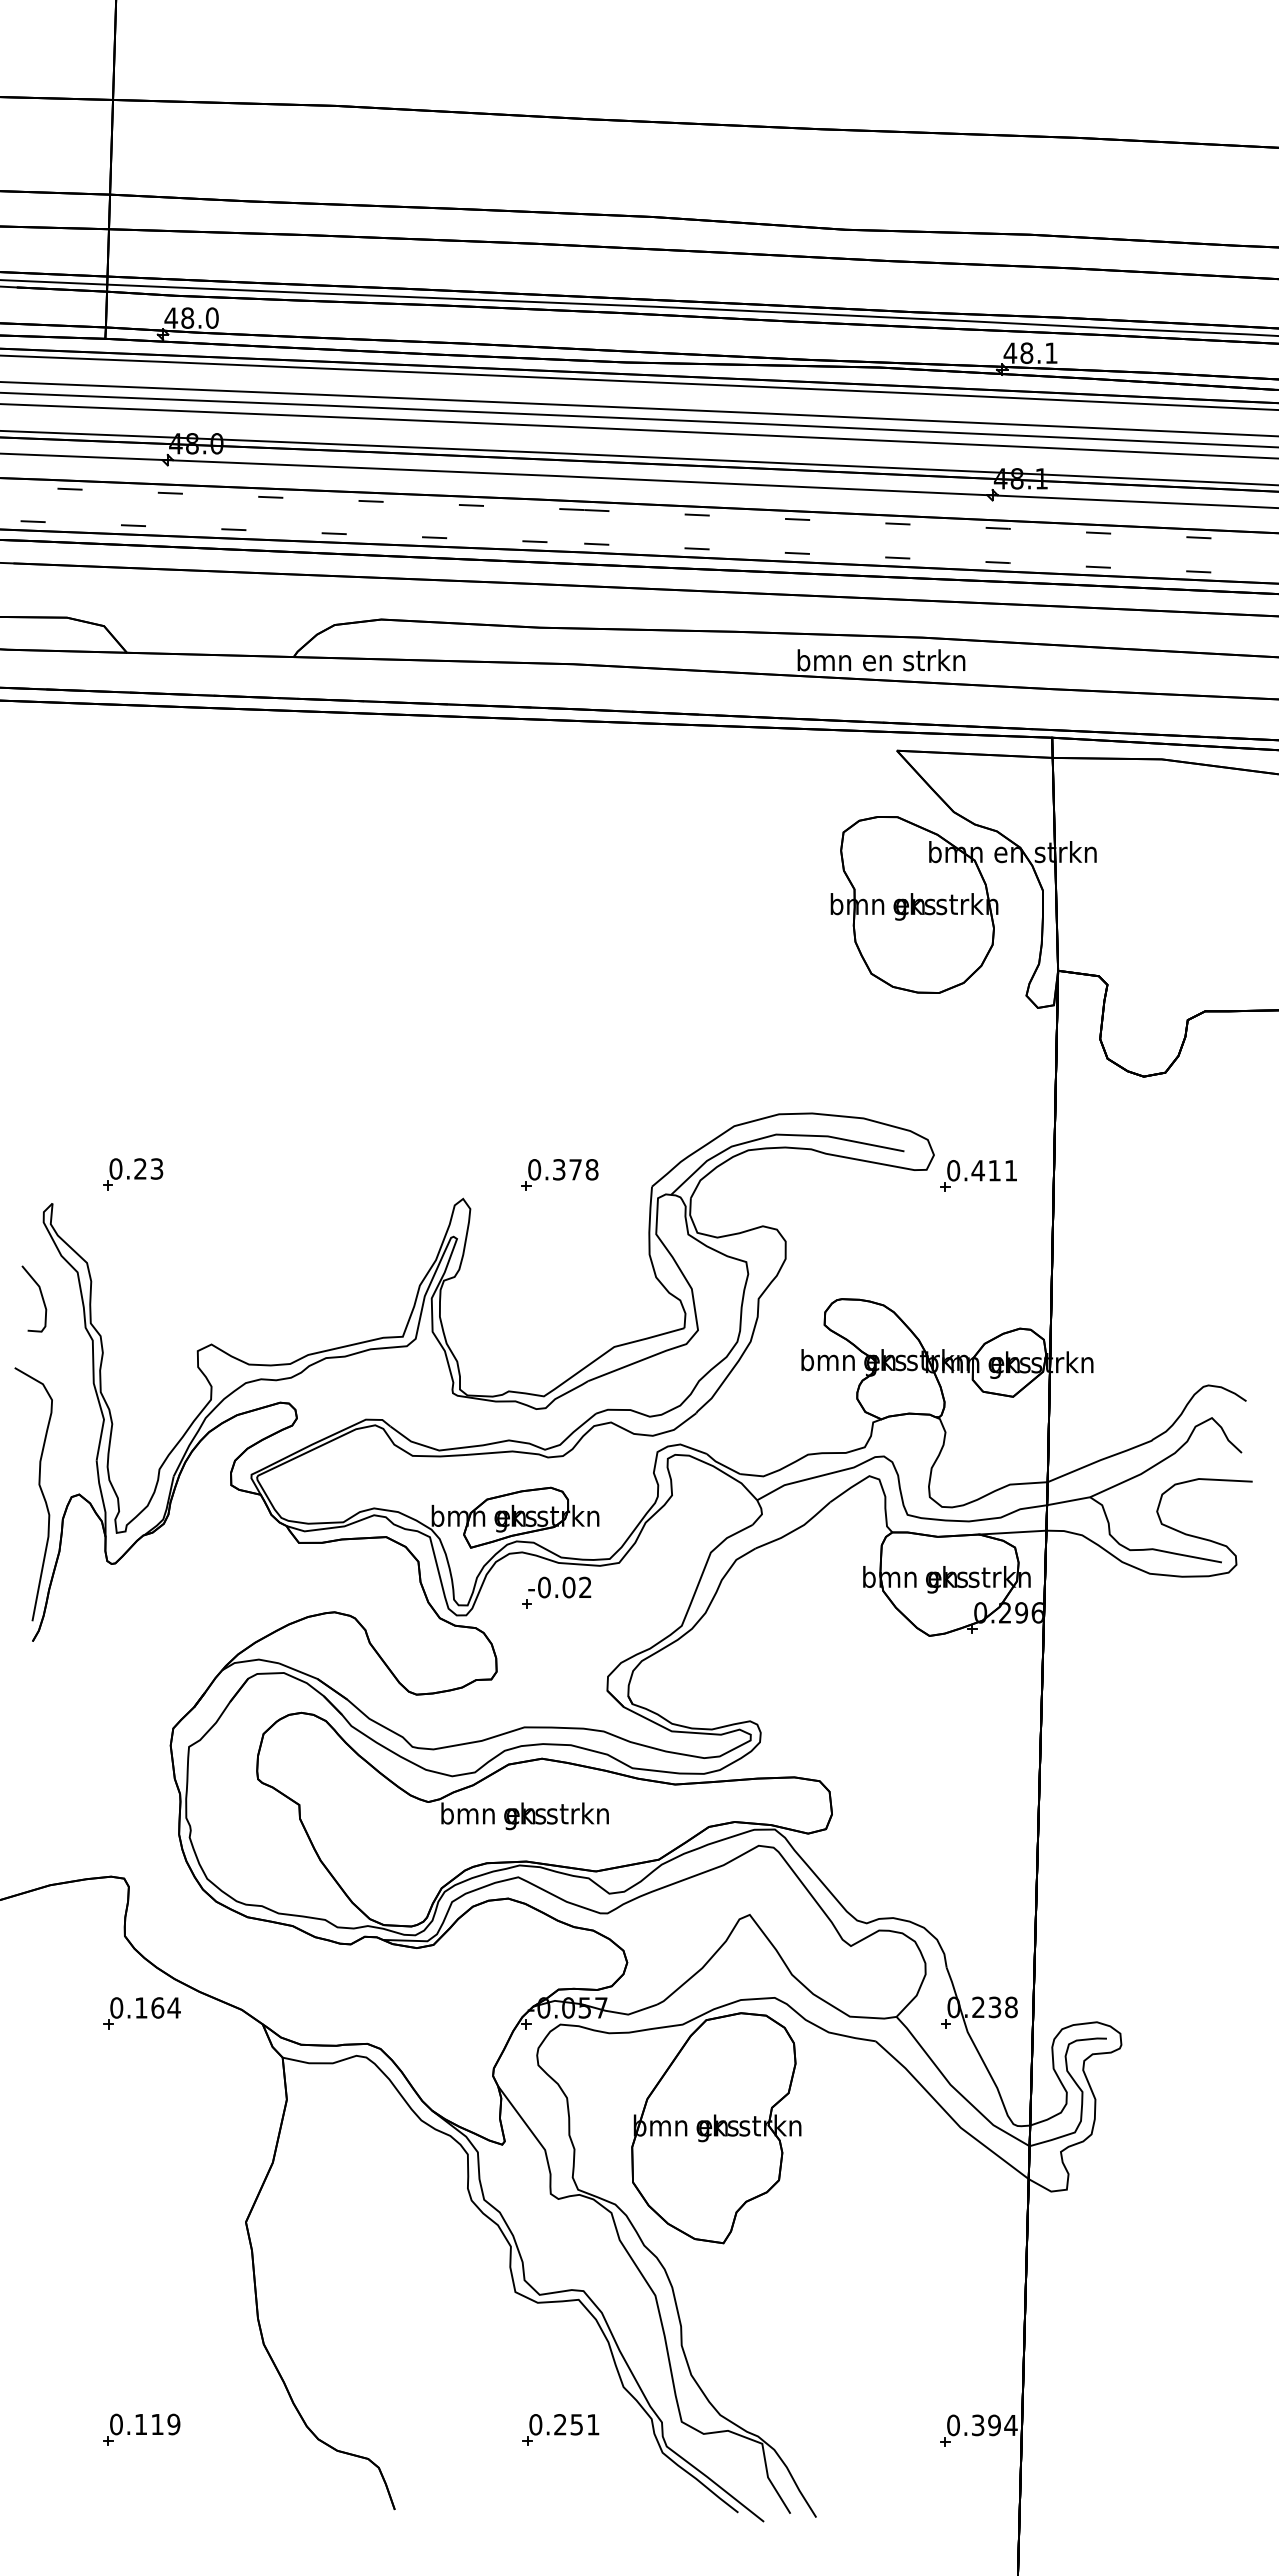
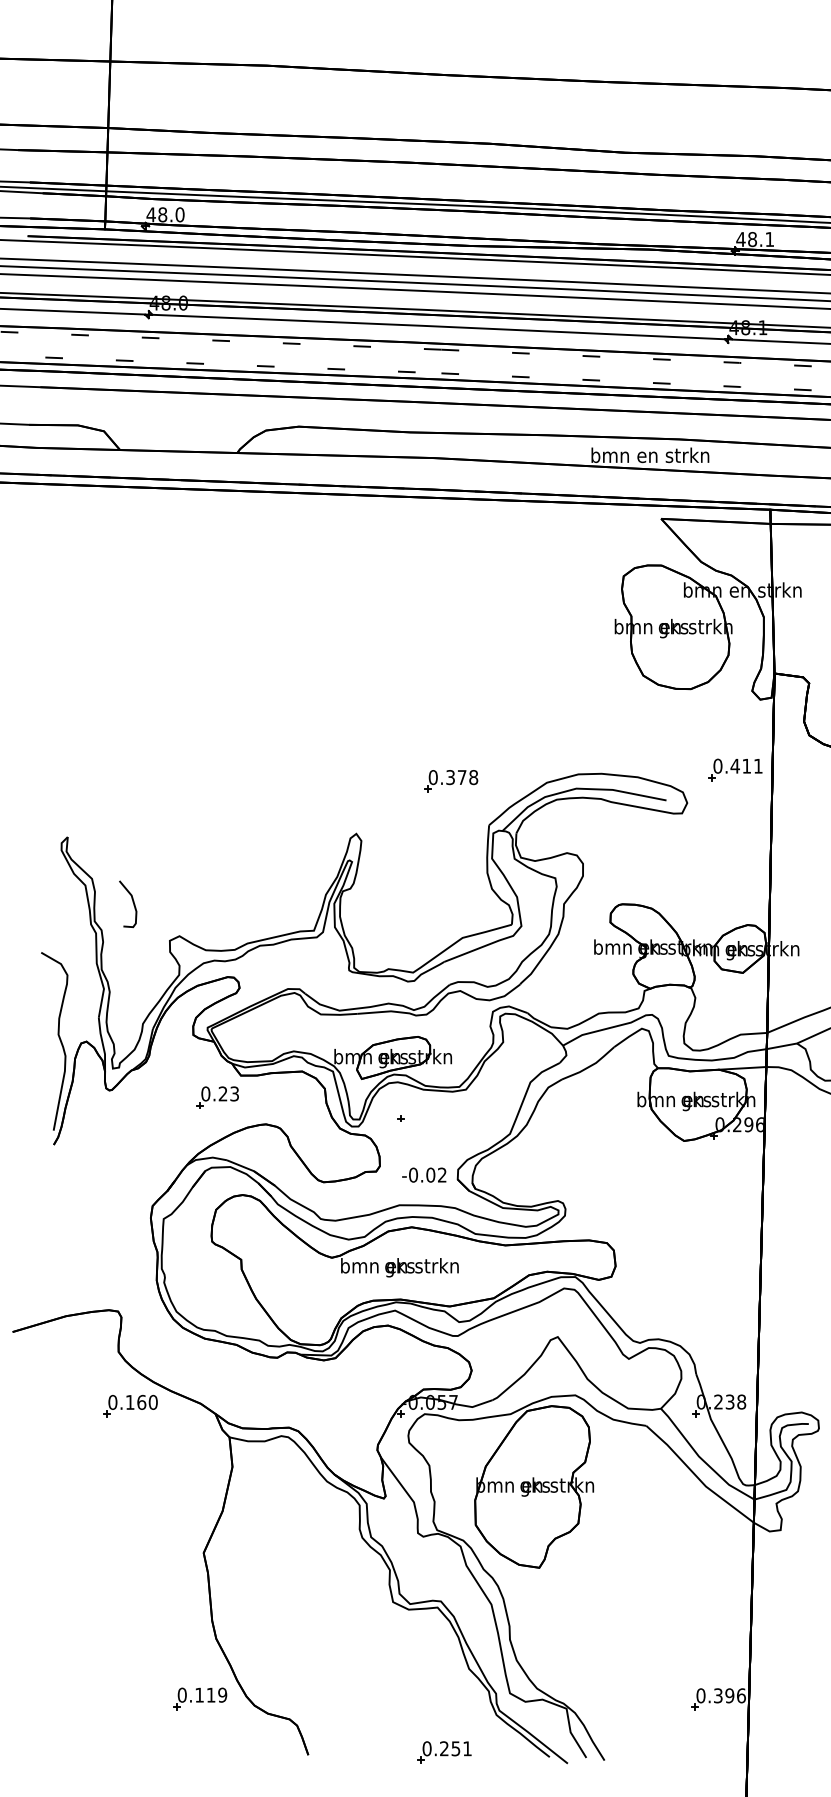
part: (133, 1174) -> (218, 1097), moved
part: (559, 1174) -> (450, 780), moved
part: (978, 1175) -> (735, 769), moved
curve: (41, 1297) -> (133, 903), moved
text: (559, 1587) -> (424, 1175), moved
text: (173, 2007) -> (152, 1402), 0.164 -> 0.160
text: (1010, 2425) -> (741, 1695), 0.394 -> 0.396
part: (141, 2429) -> (199, 1698), moved
part: (560, 2429) -> (444, 1752), moved

